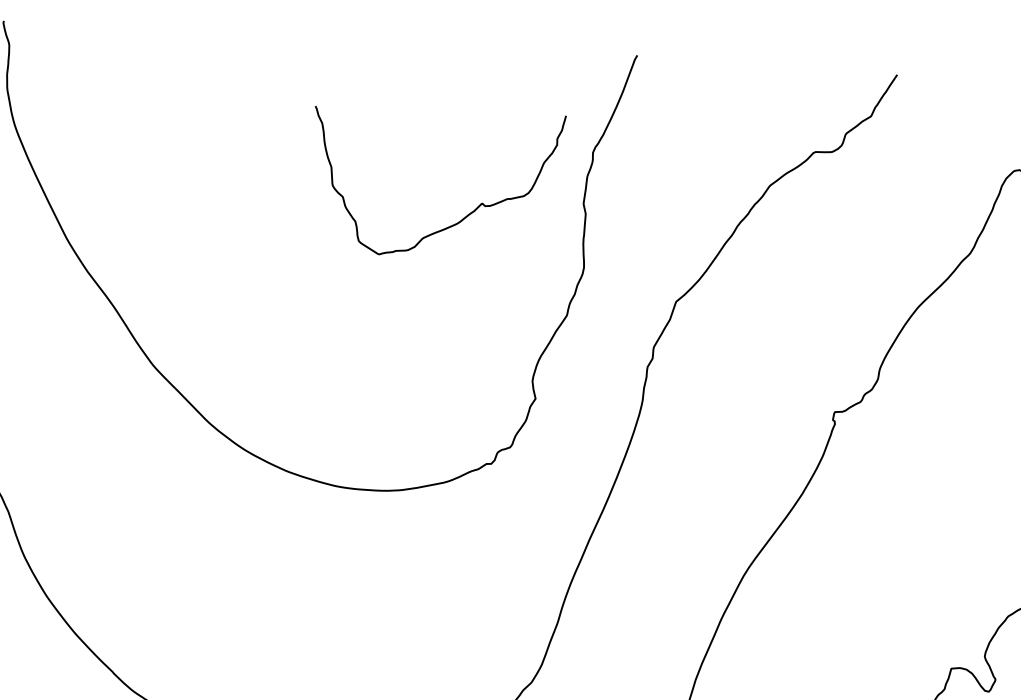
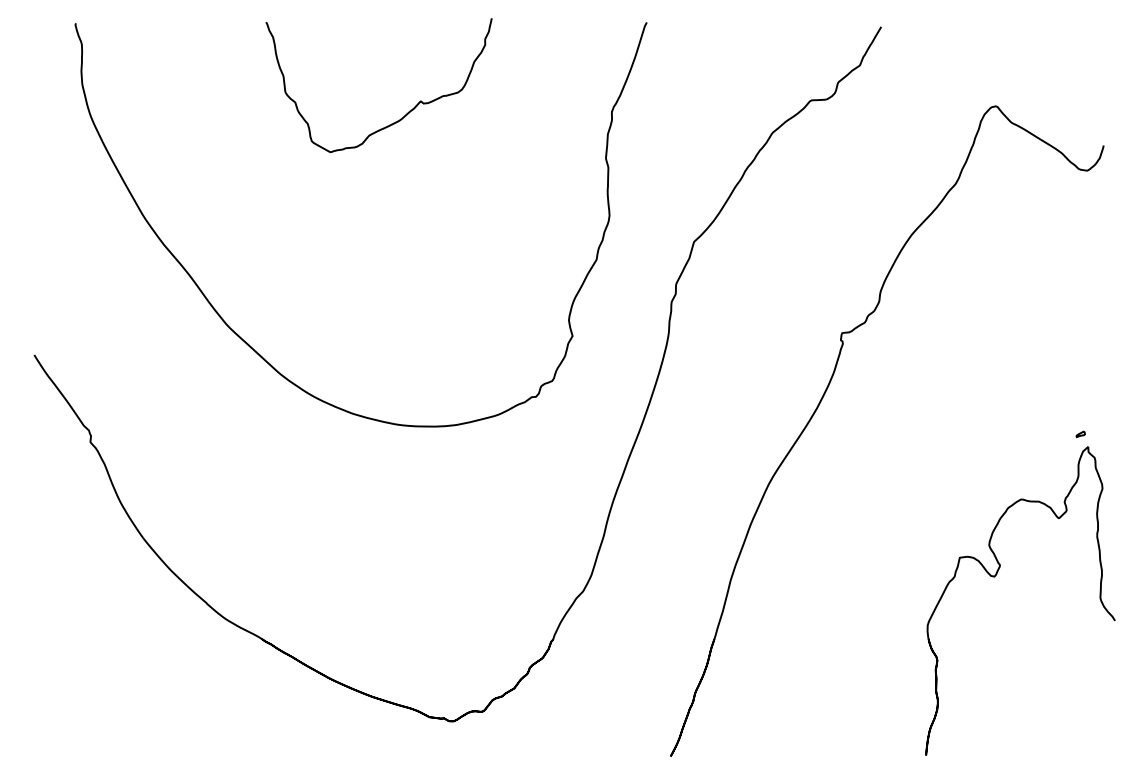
curve: (465, 216) -> (406, 113), moved

